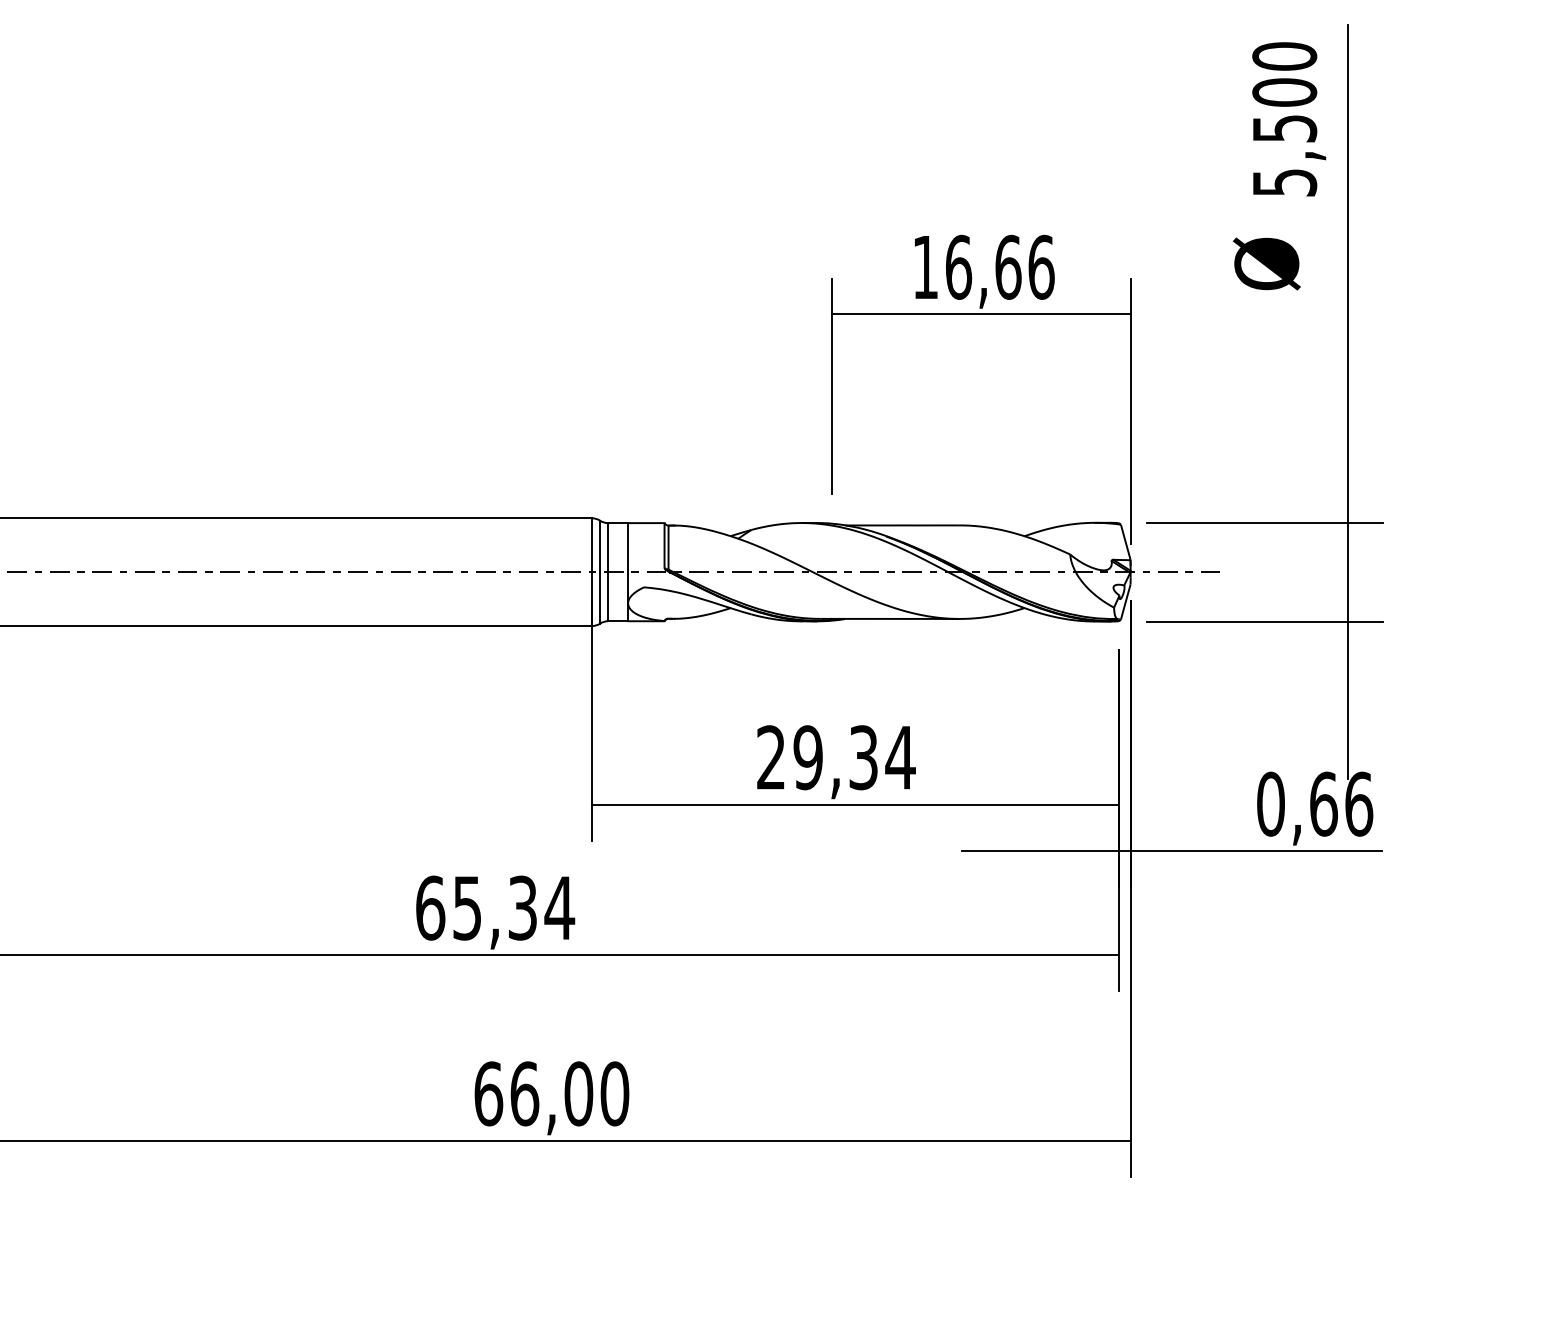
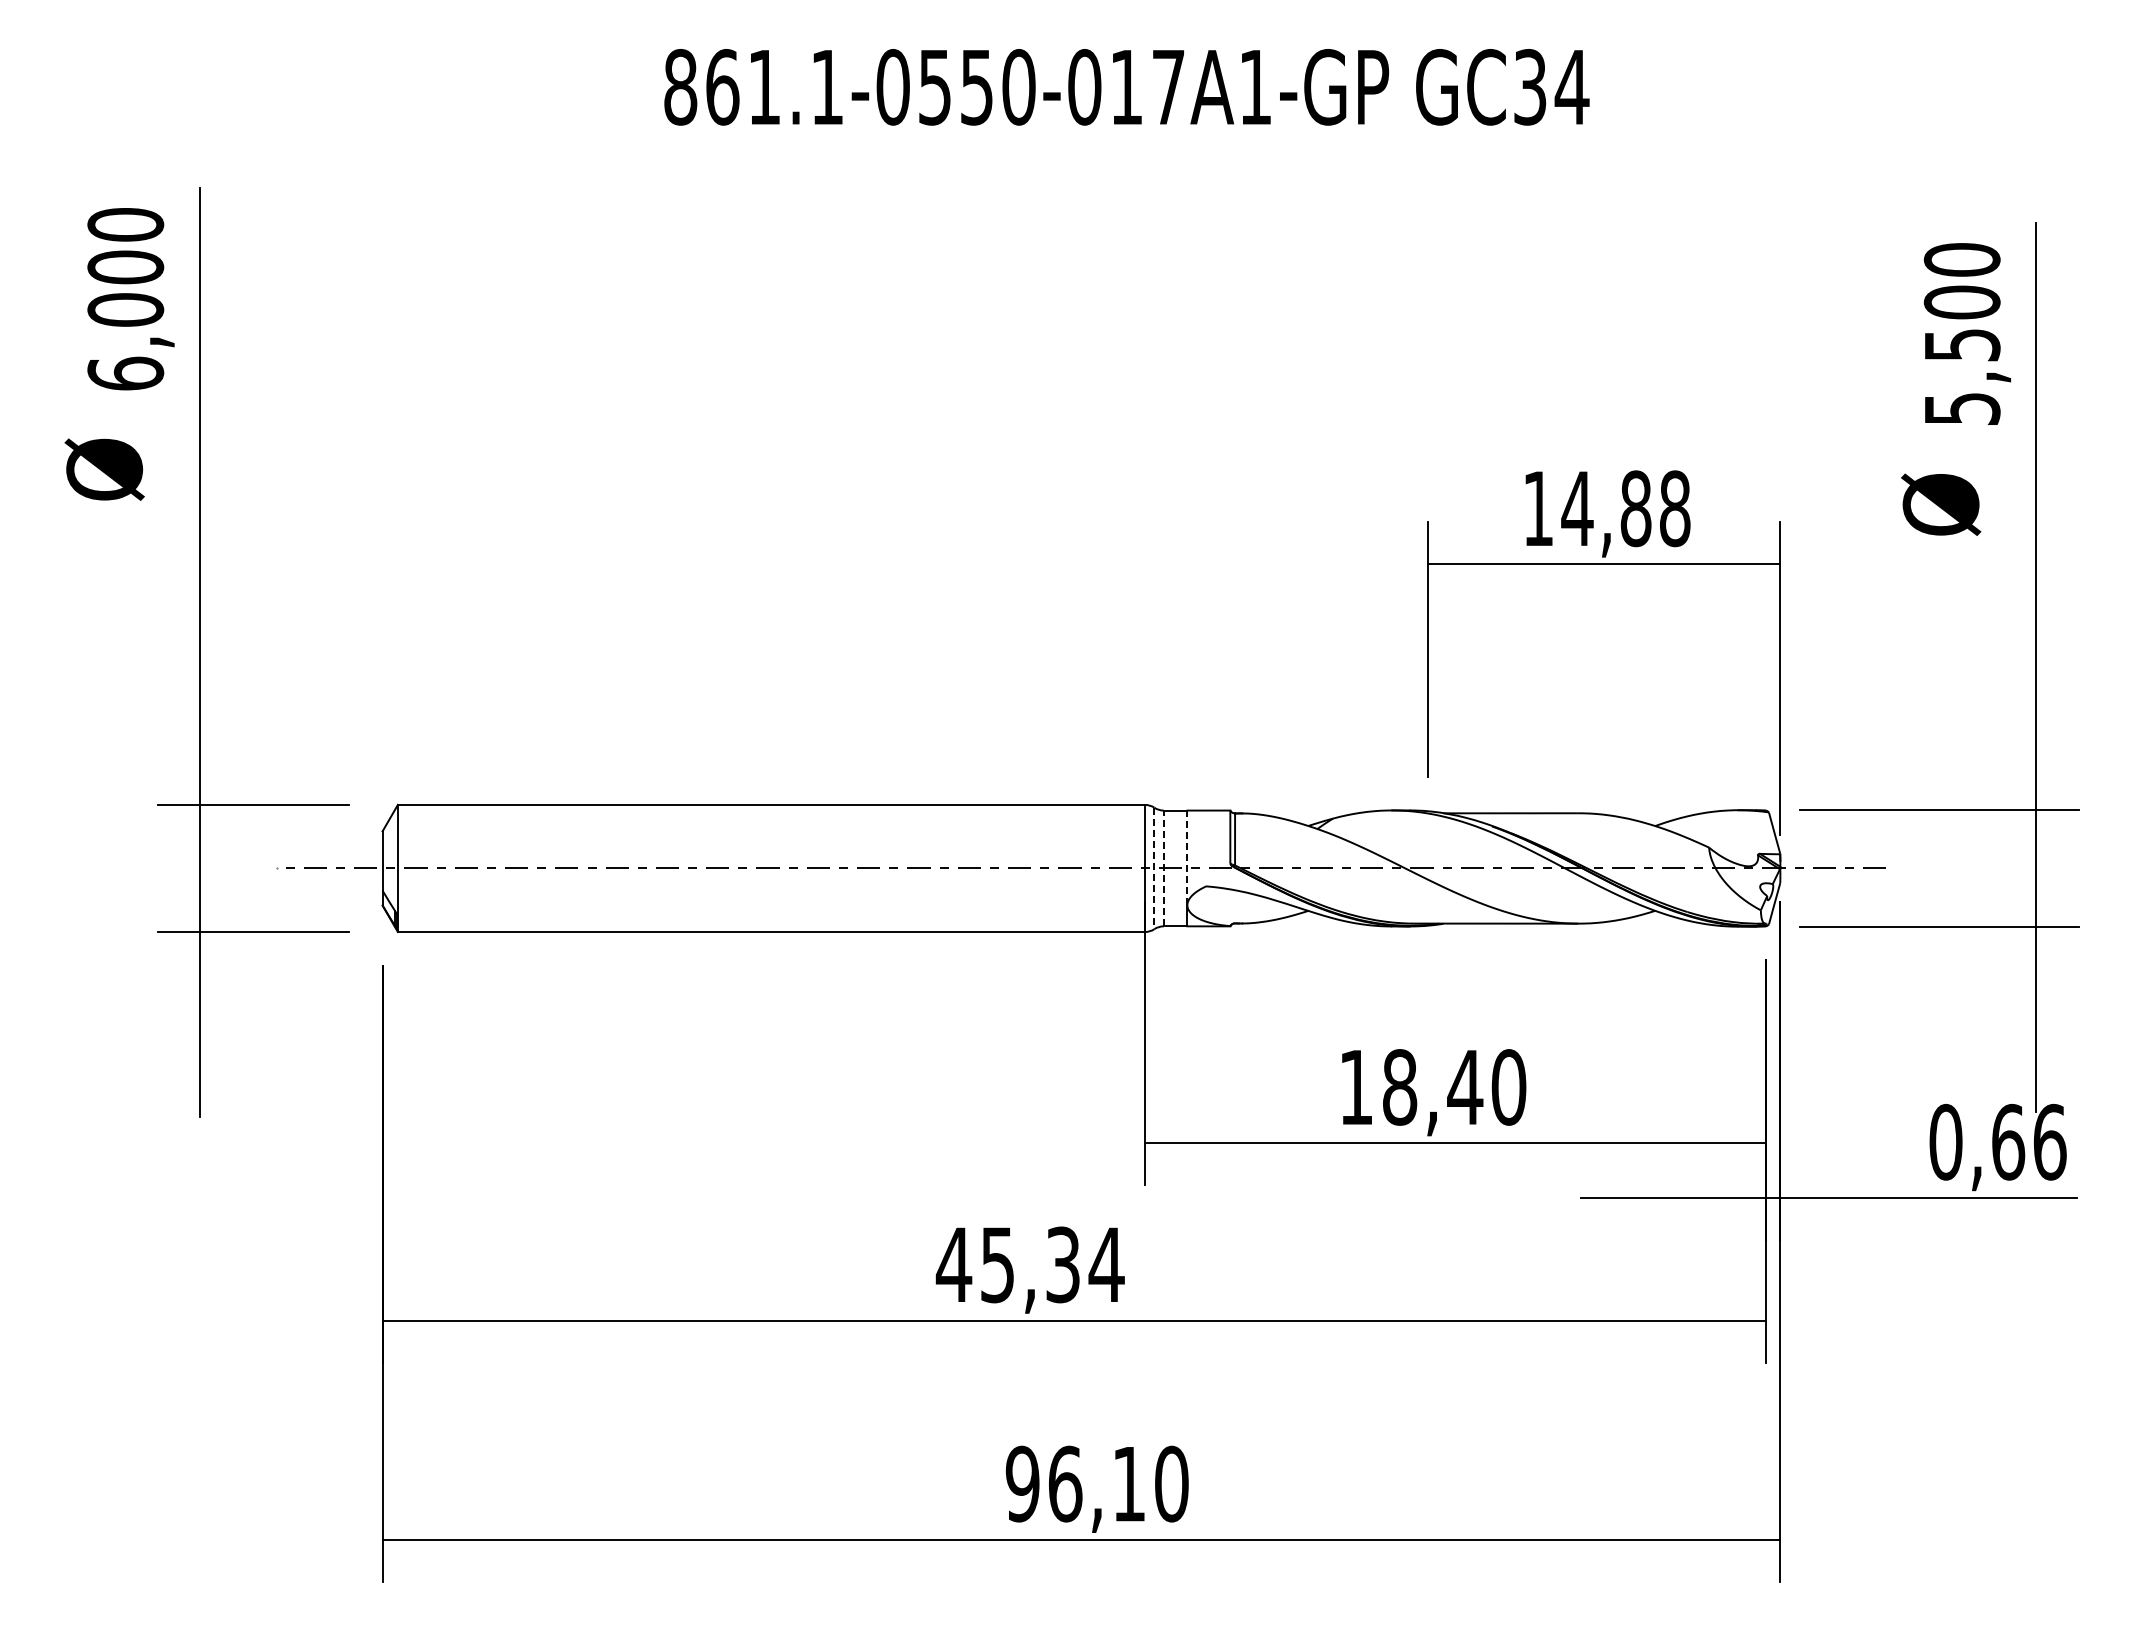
text: (999, 267) -> (1625, 508), 16,66 -> 14,88
line: (628, 562) -> (1187, 857), solid -> dashed
line: (600, 572) -> (1154, 868), solid -> dashed
line: (607, 572) -> (1163, 868), solid -> dashed
text: (835, 757) -> (1432, 1087), 29,34 -> 18,40
text: (429, 907) -> (953, 1264), 65,34 -> 45,34
text: (533, 1093) -> (1075, 1483), 66,00 -> 96,10

